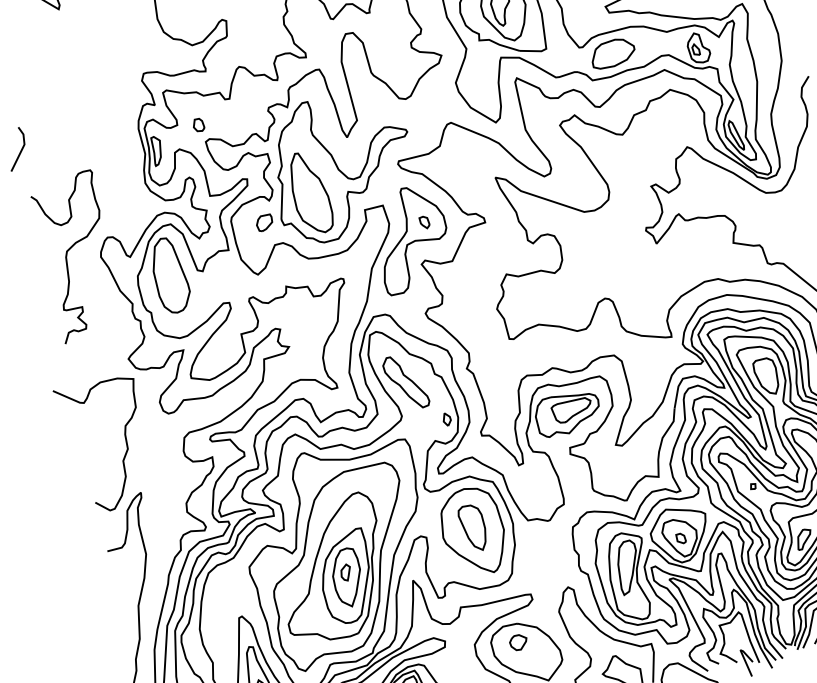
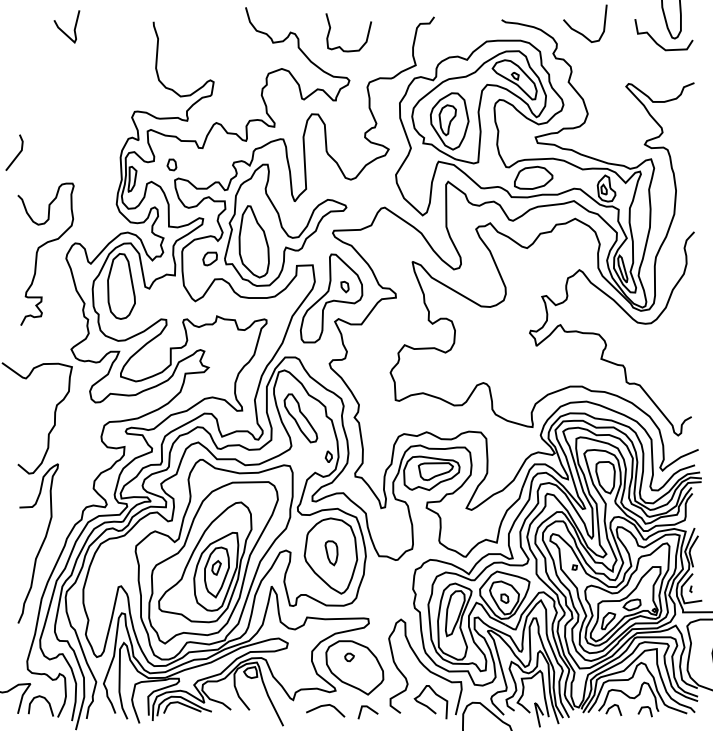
part: (473, 528) -> (331, 553), size x0.6
part: (518, 642) -> (349, 657), size x0.6

